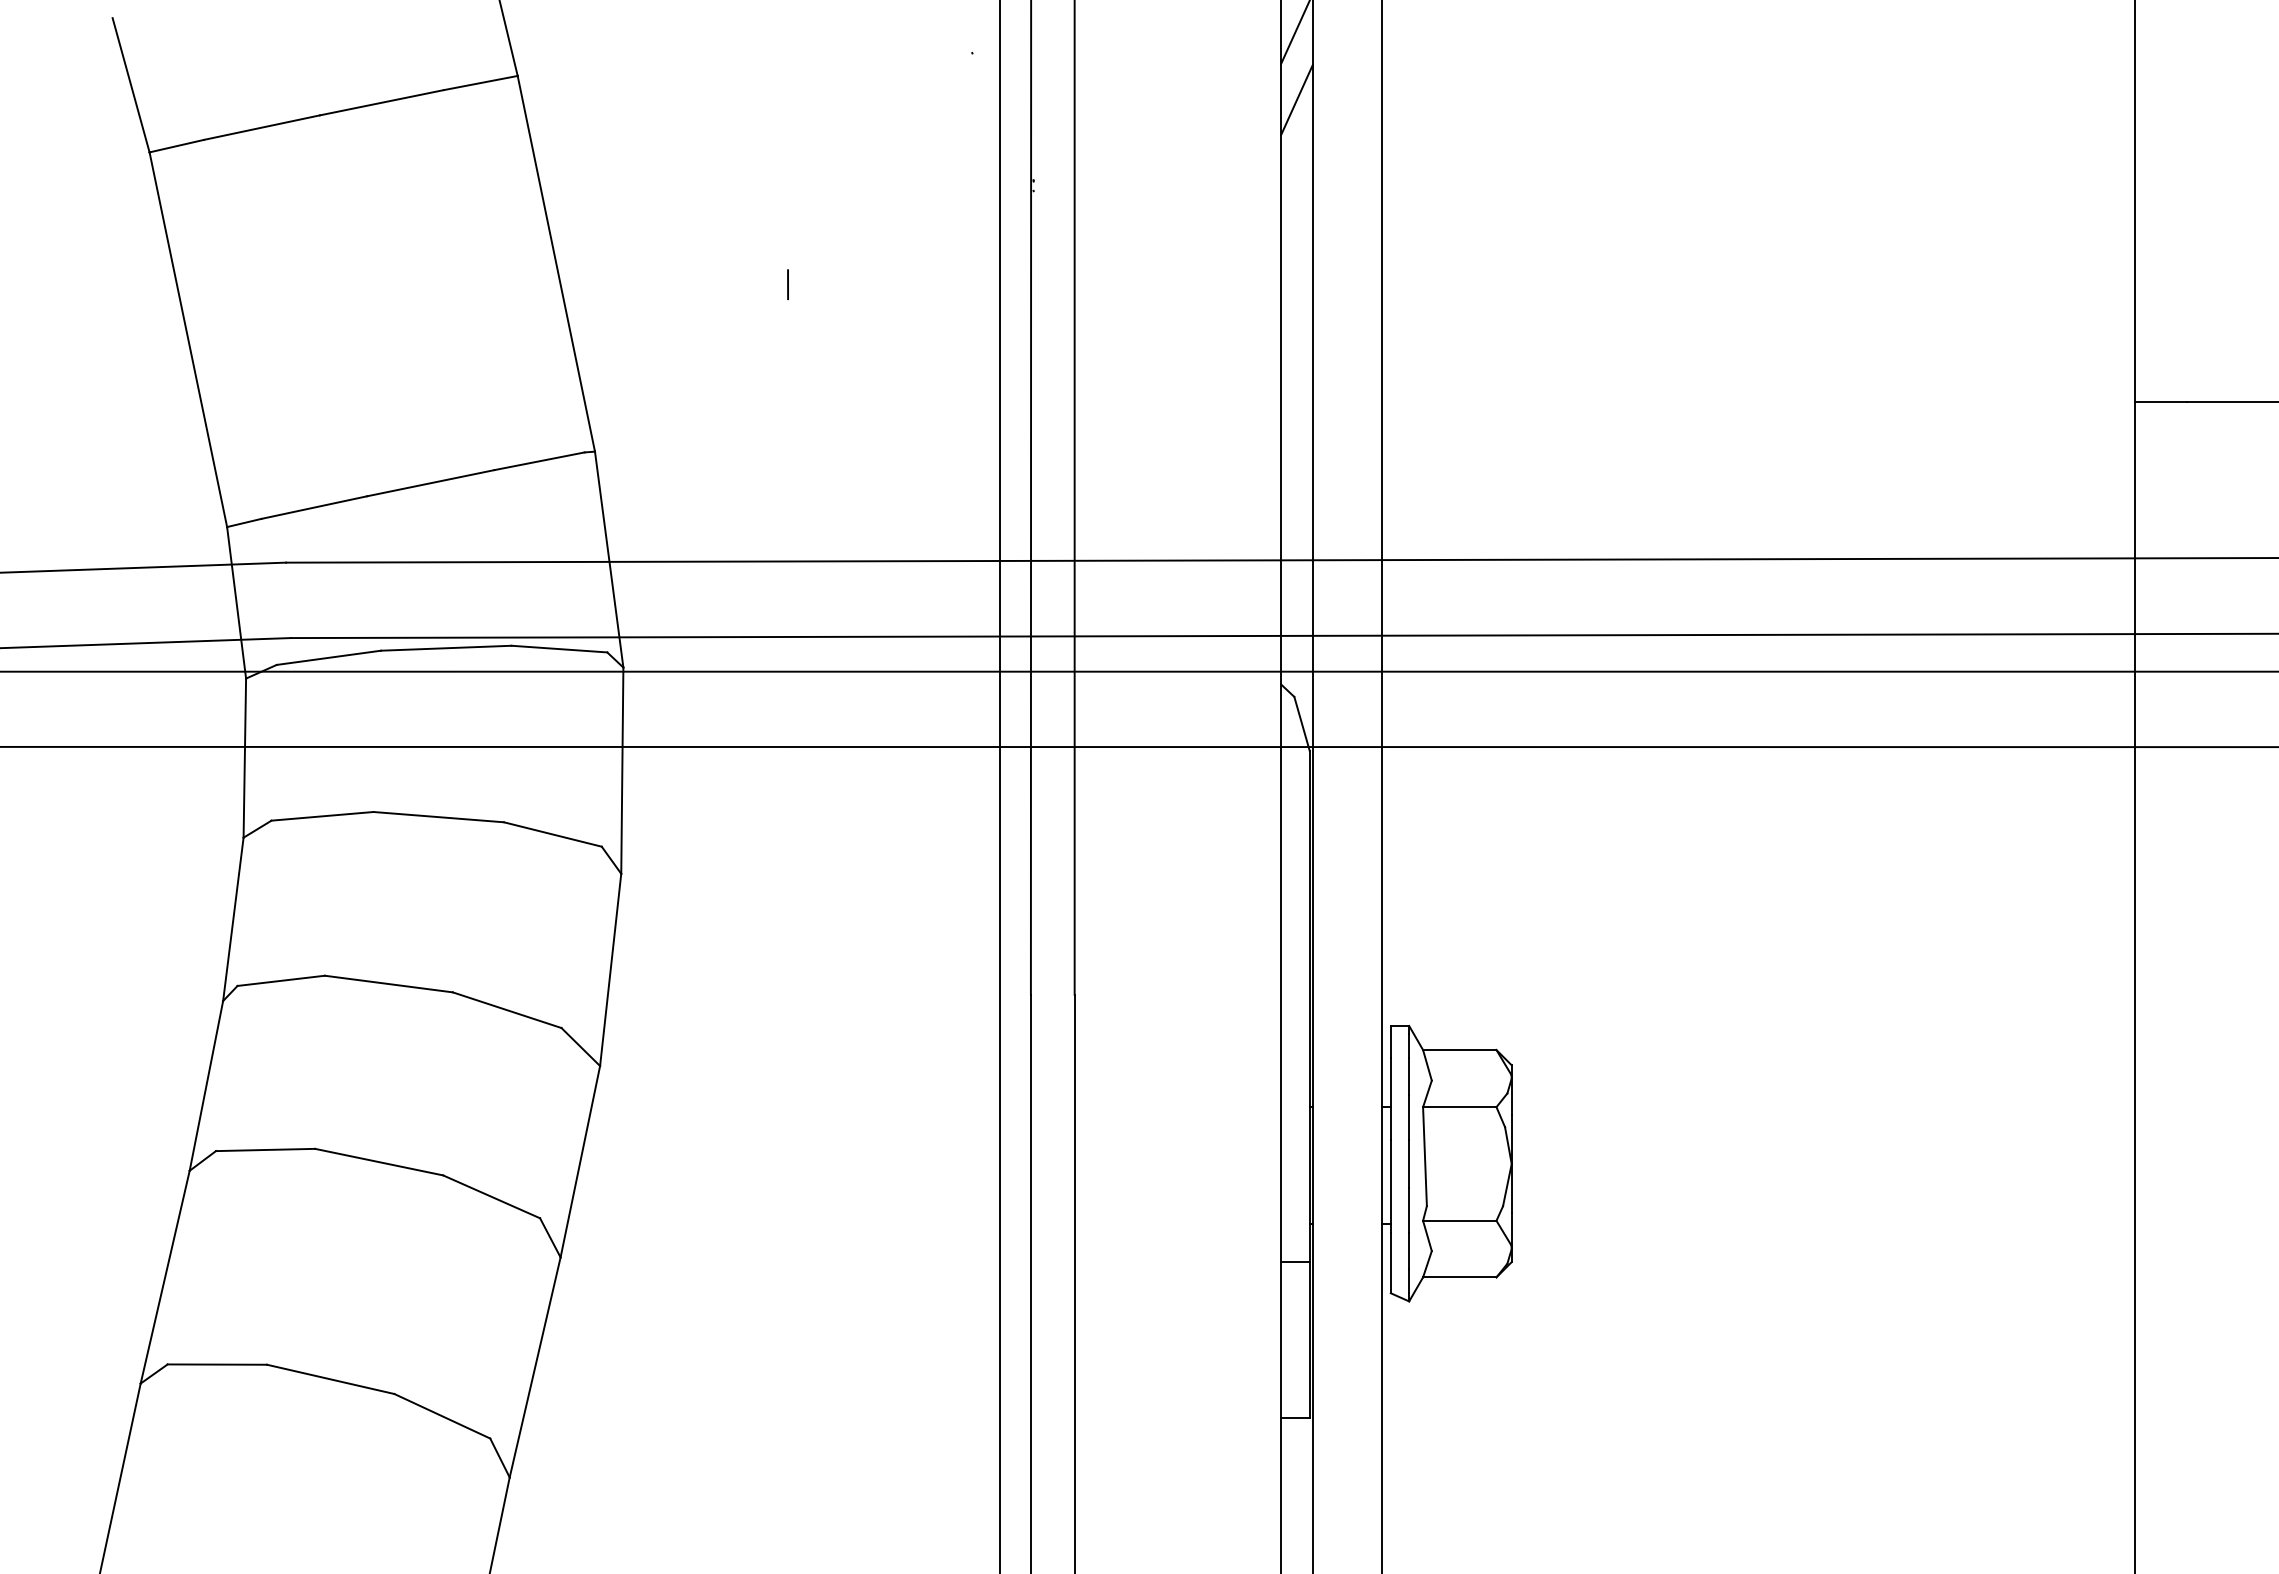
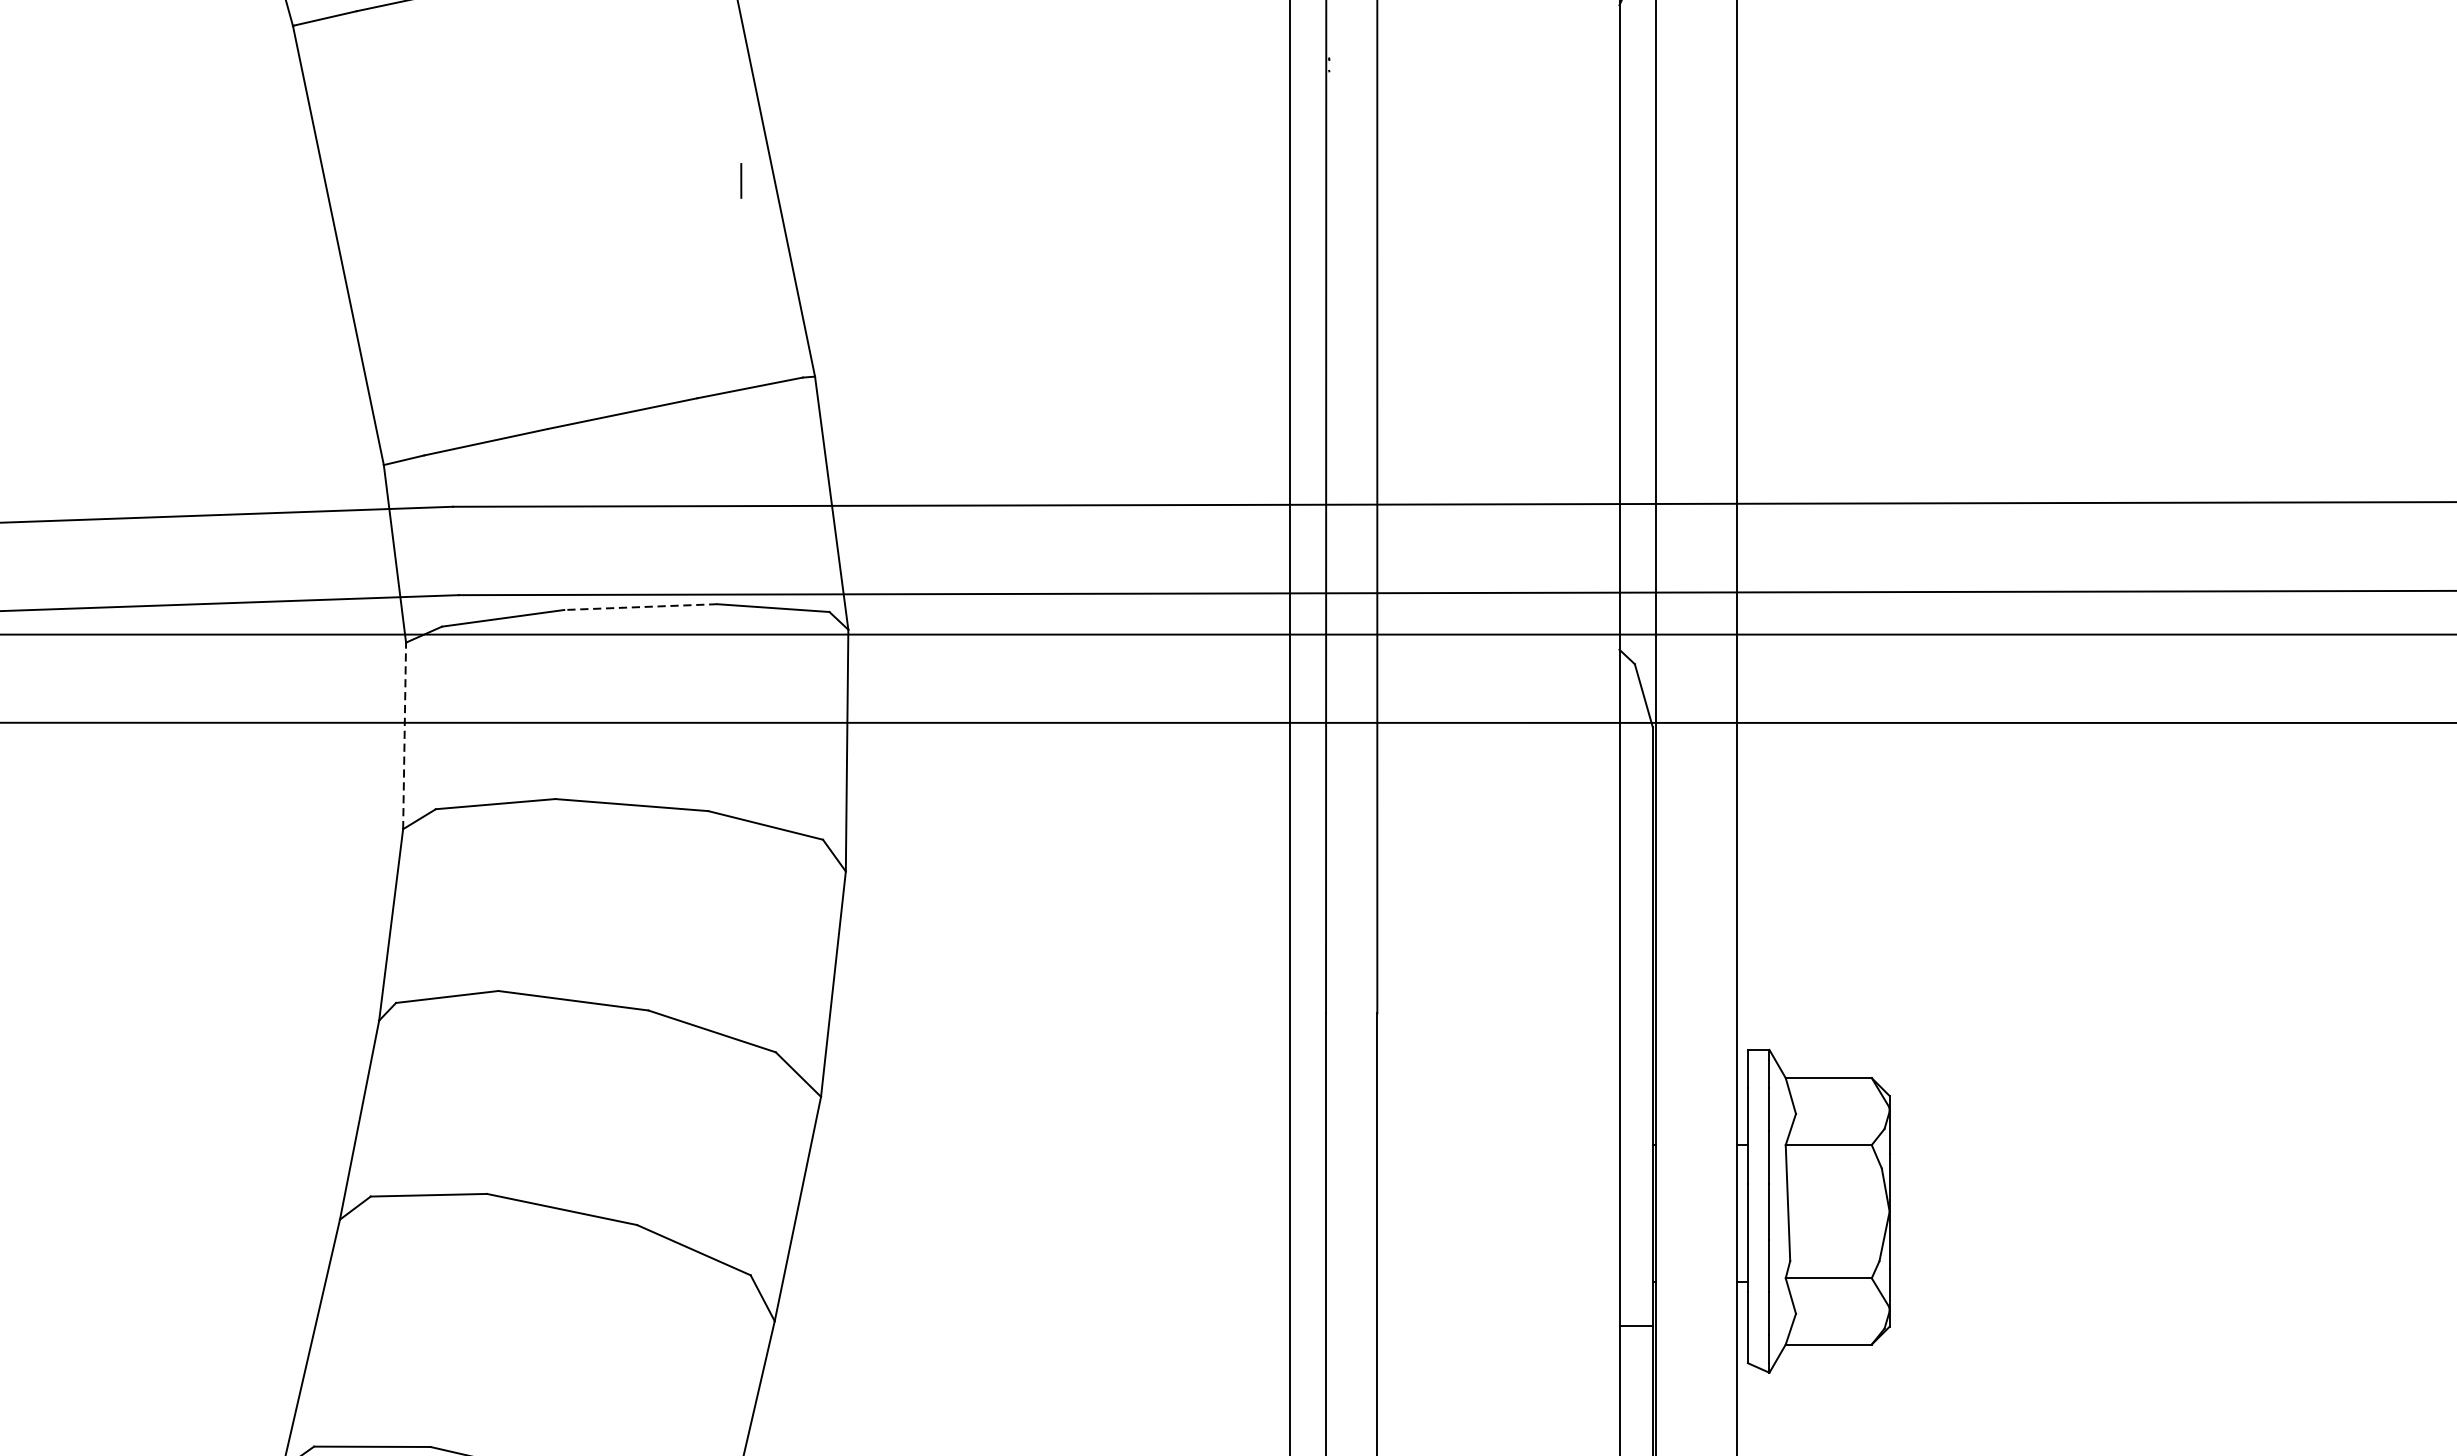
line: (787, 284) -> (740, 180), moved
line: (445, 648) -> (639, 607), solid -> dashed
line: (244, 758) -> (404, 736), solid -> dashed

